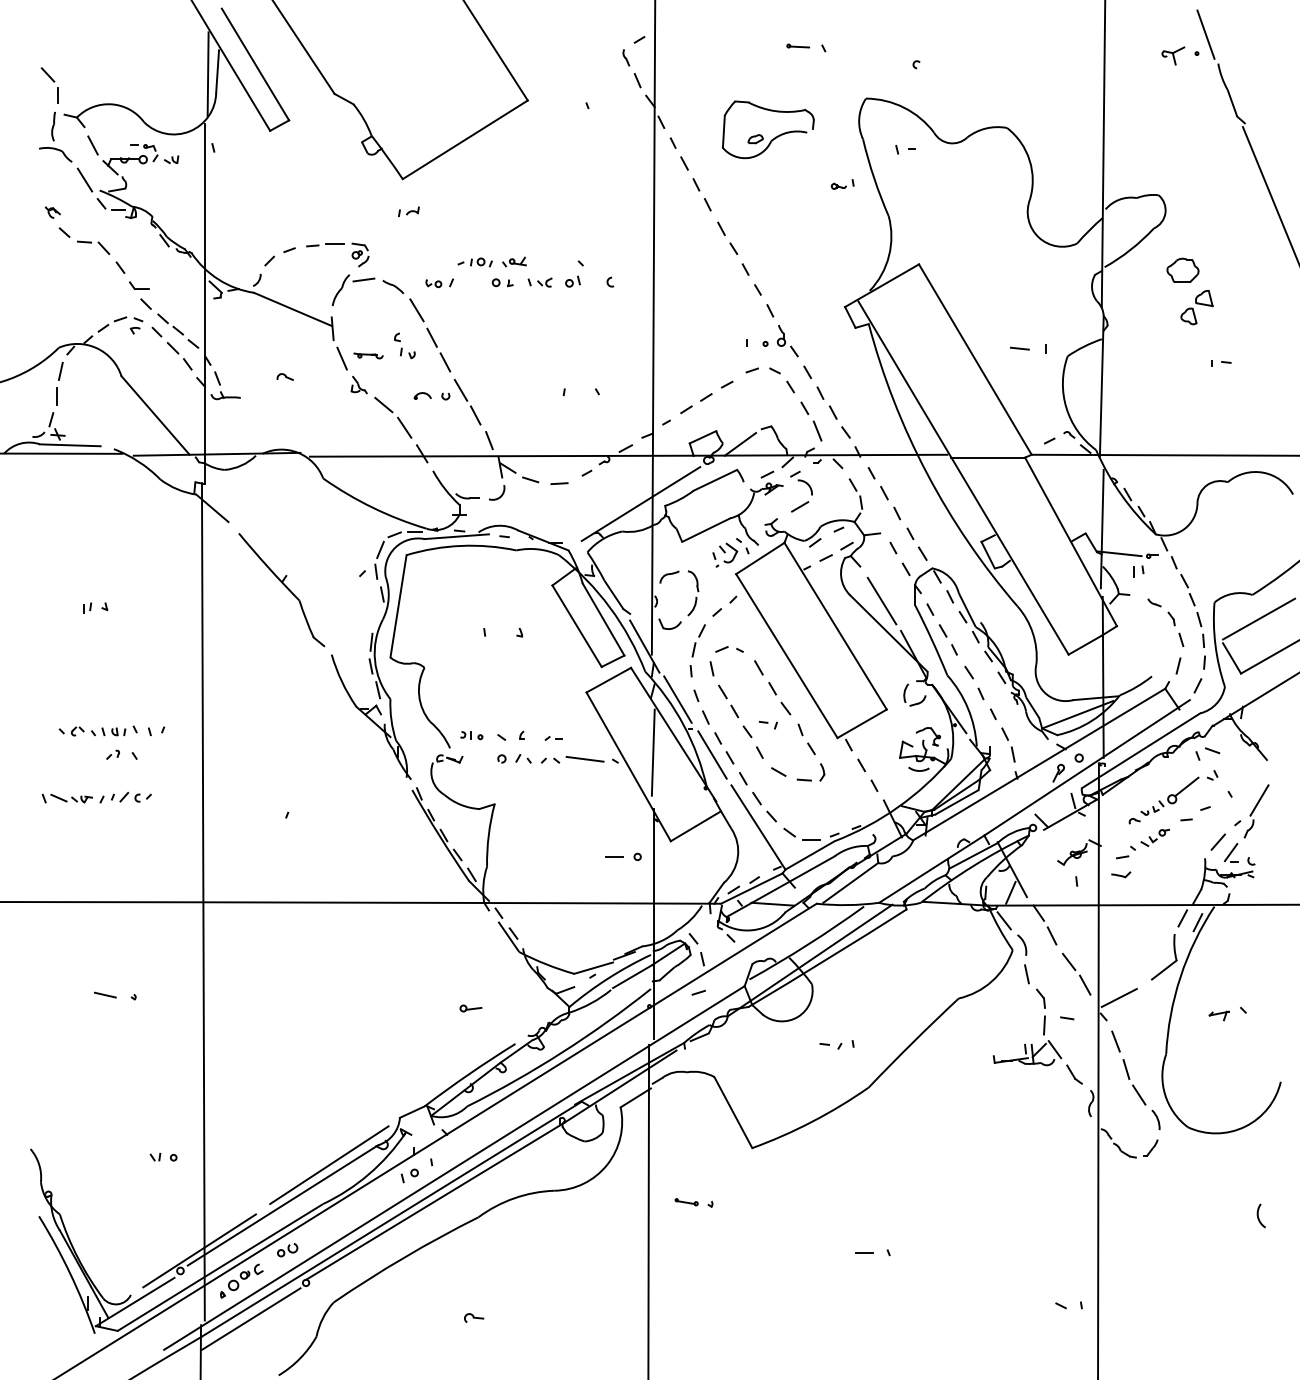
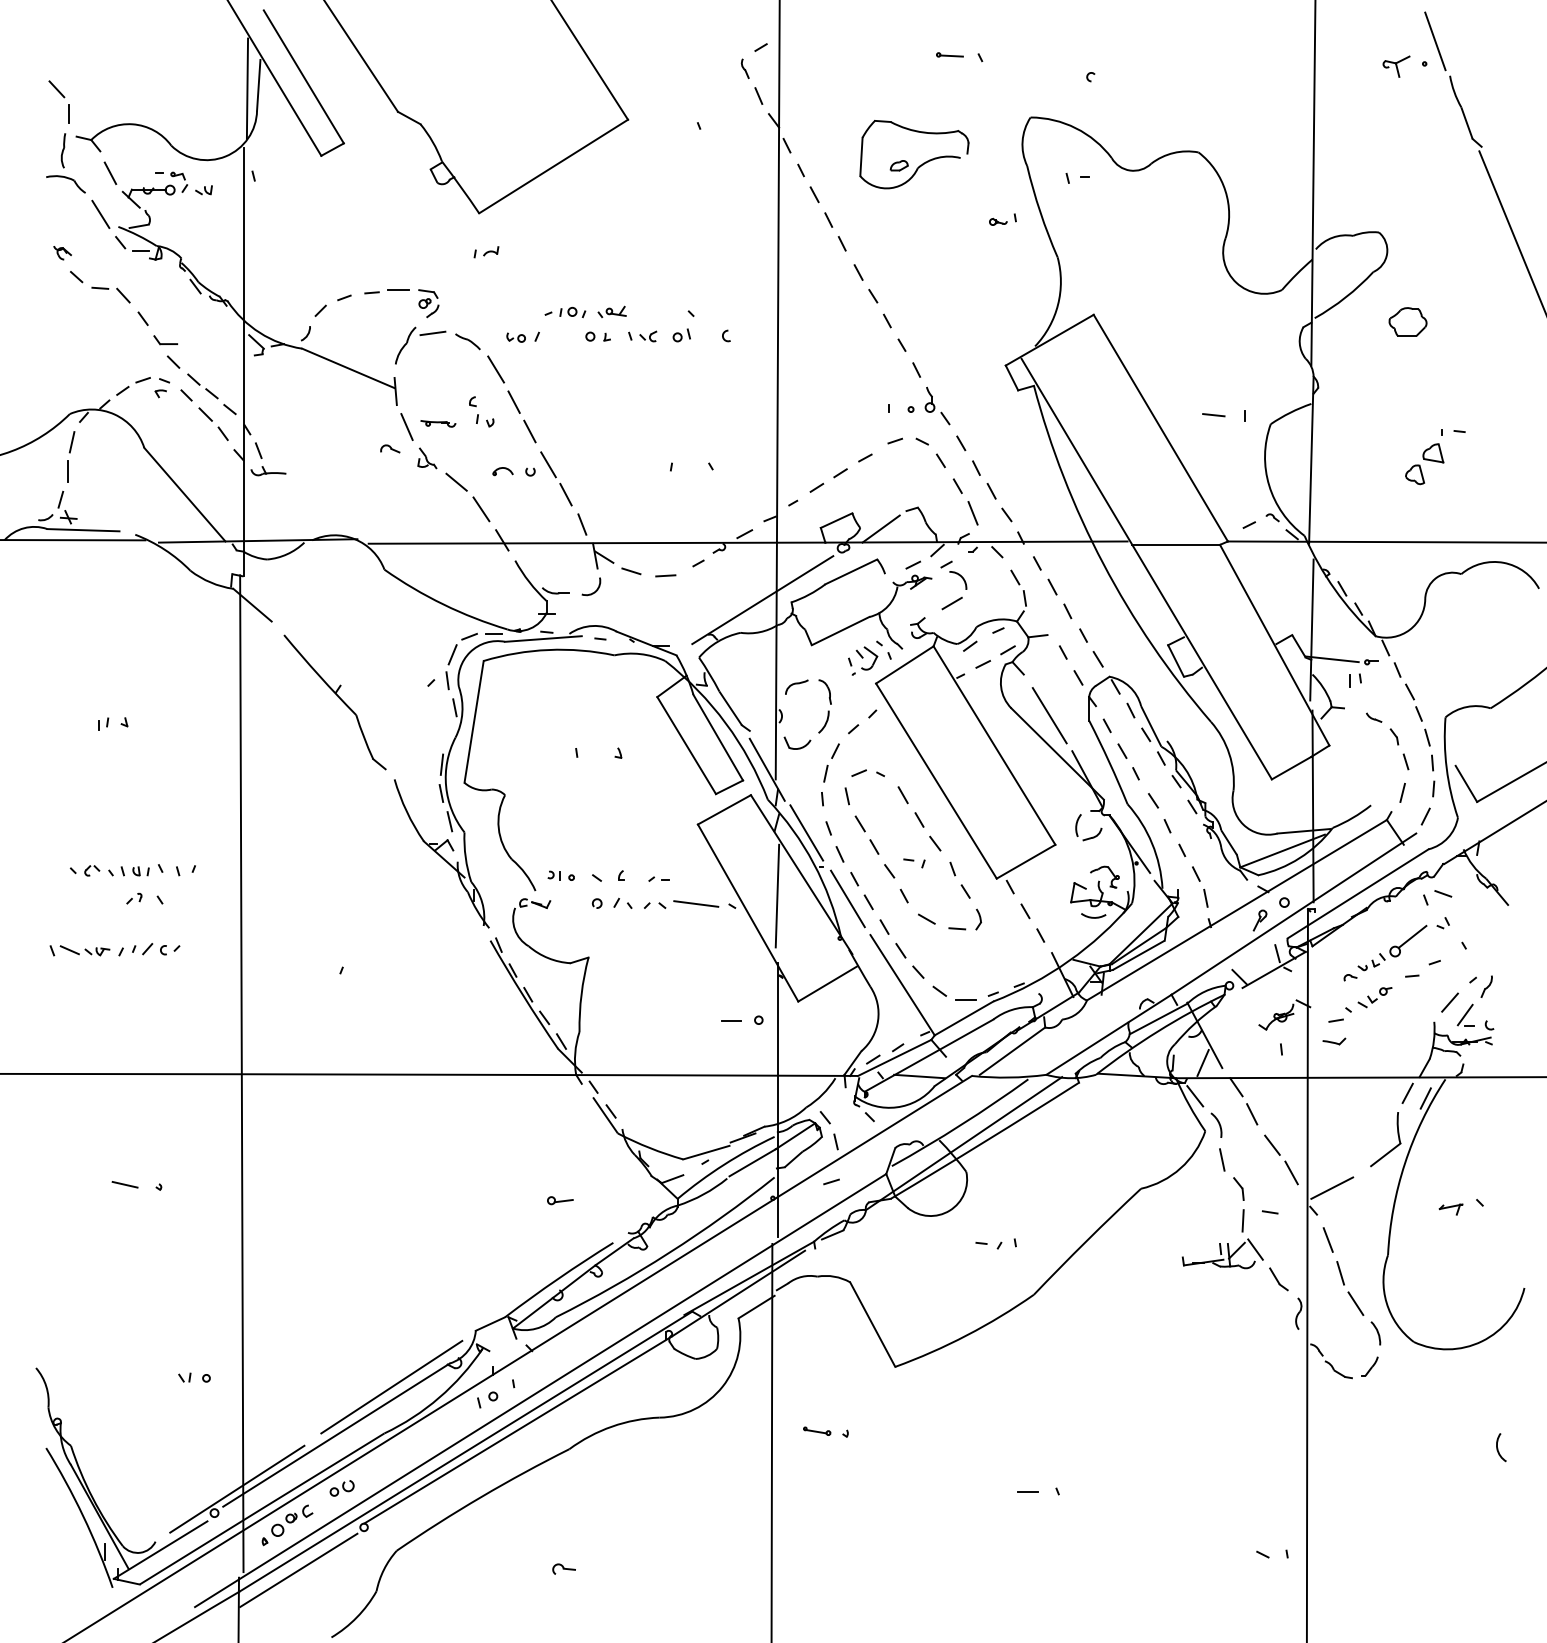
part: (1196, 307) -> (1424, 464), moved
part: (285, 376) -> (390, 448), moved
line: (1259, 618) -> (1498, 736), removed
line: (1259, 800) -> (1498, 953), removed

